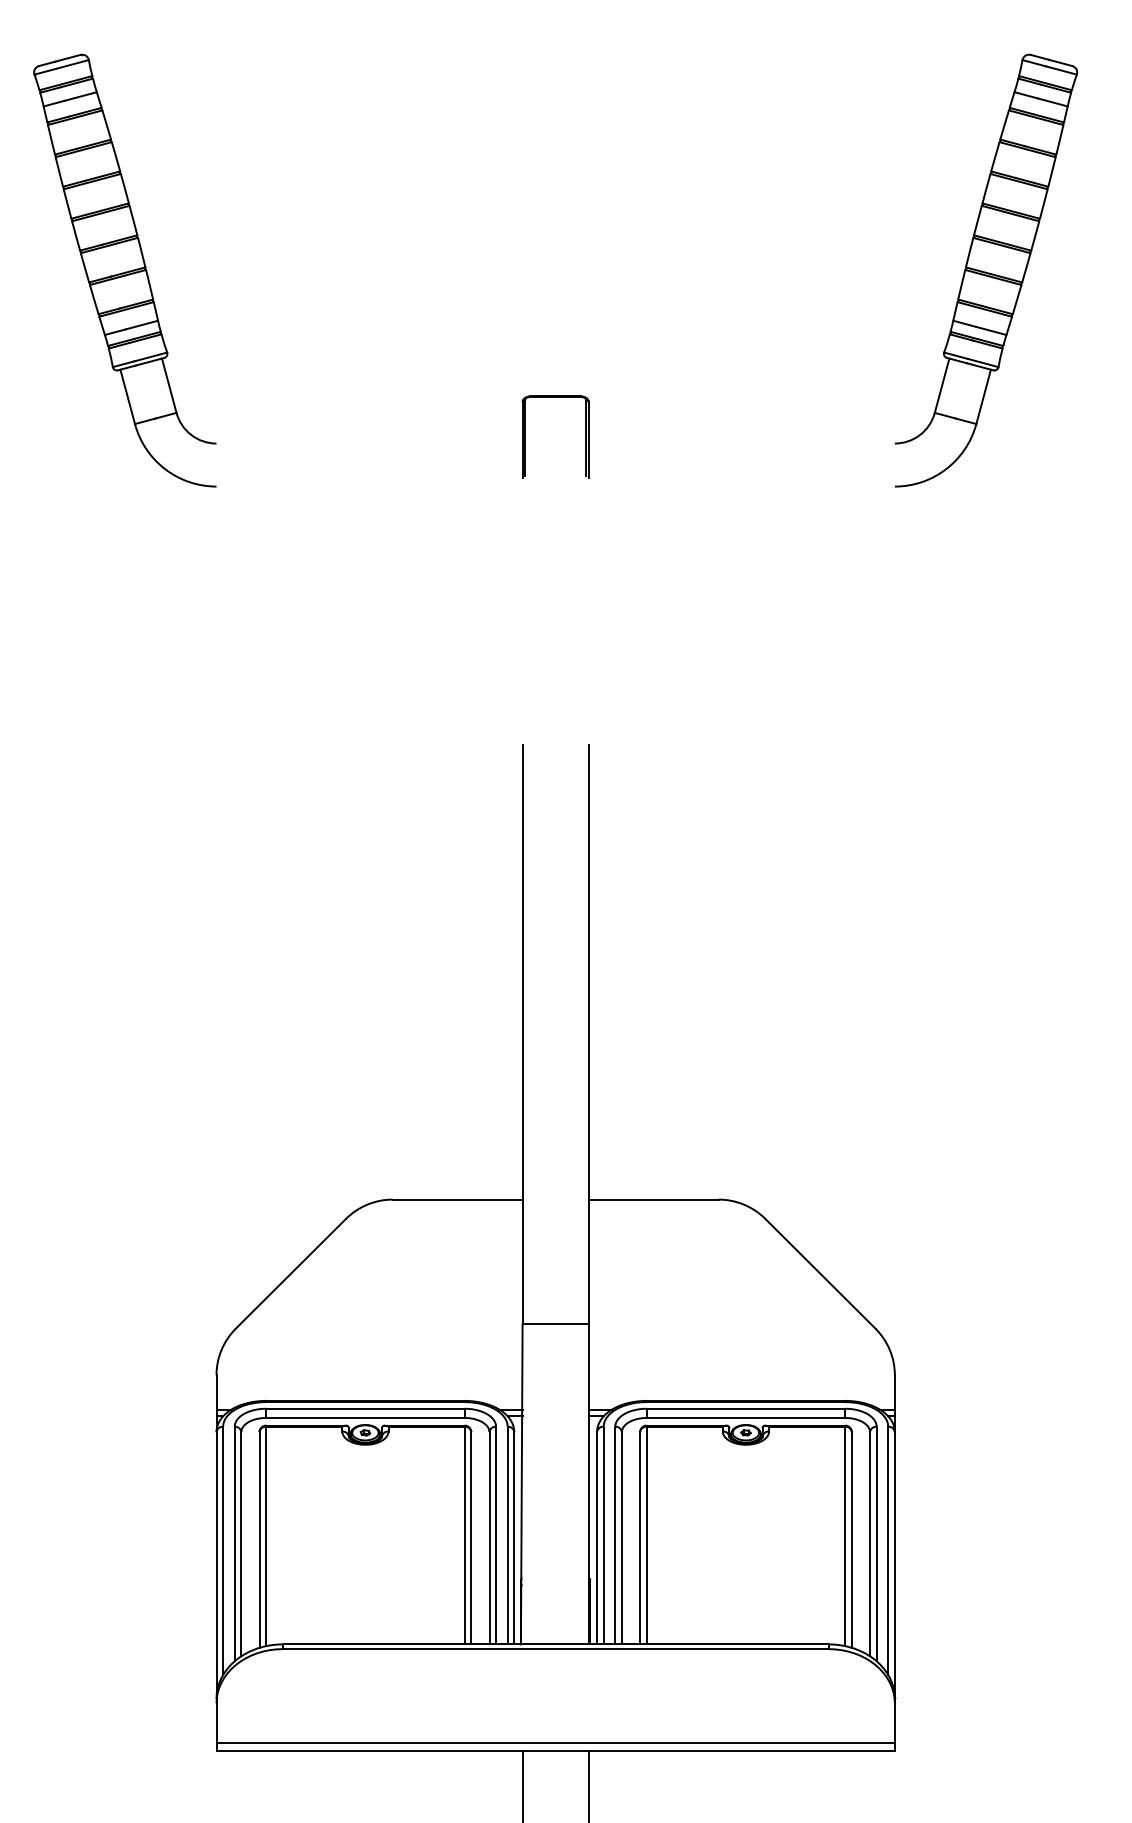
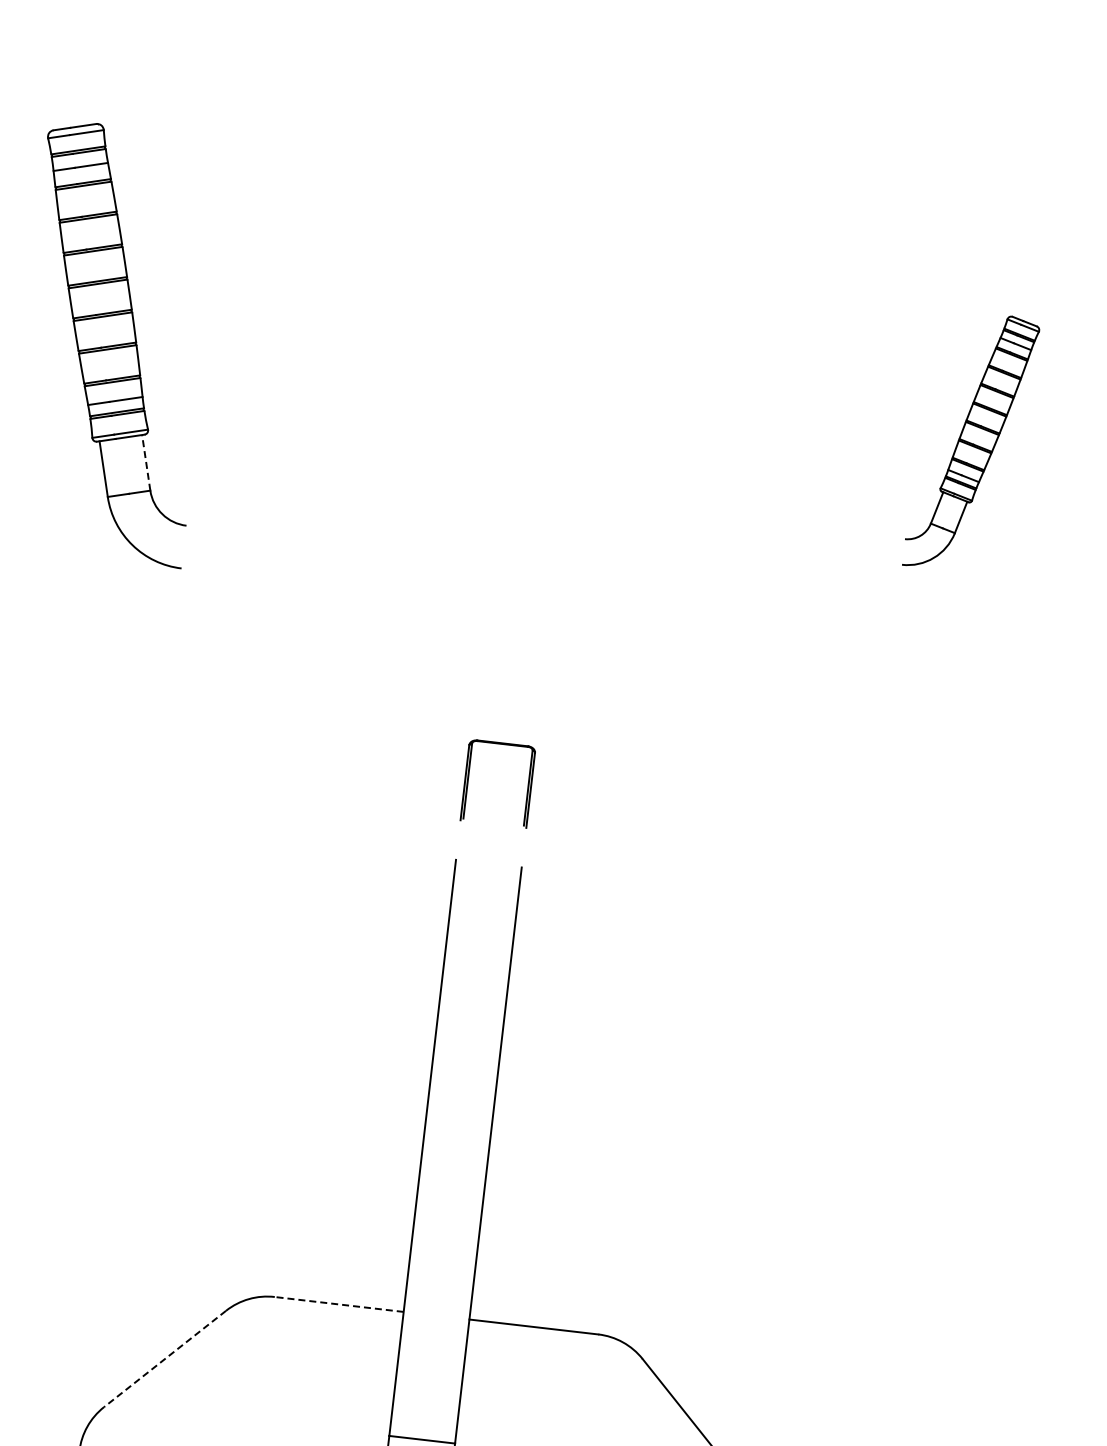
part: (986, 270) -> (971, 442), size x0.6
line: (169, 385) -> (146, 462), solid -> dashed
part: (525, 436) -> (468, 779), moved
line: (457, 1199) -> (339, 1304), solid -> dashed
line: (290, 1273) -> (164, 1358), solid -> dashed

